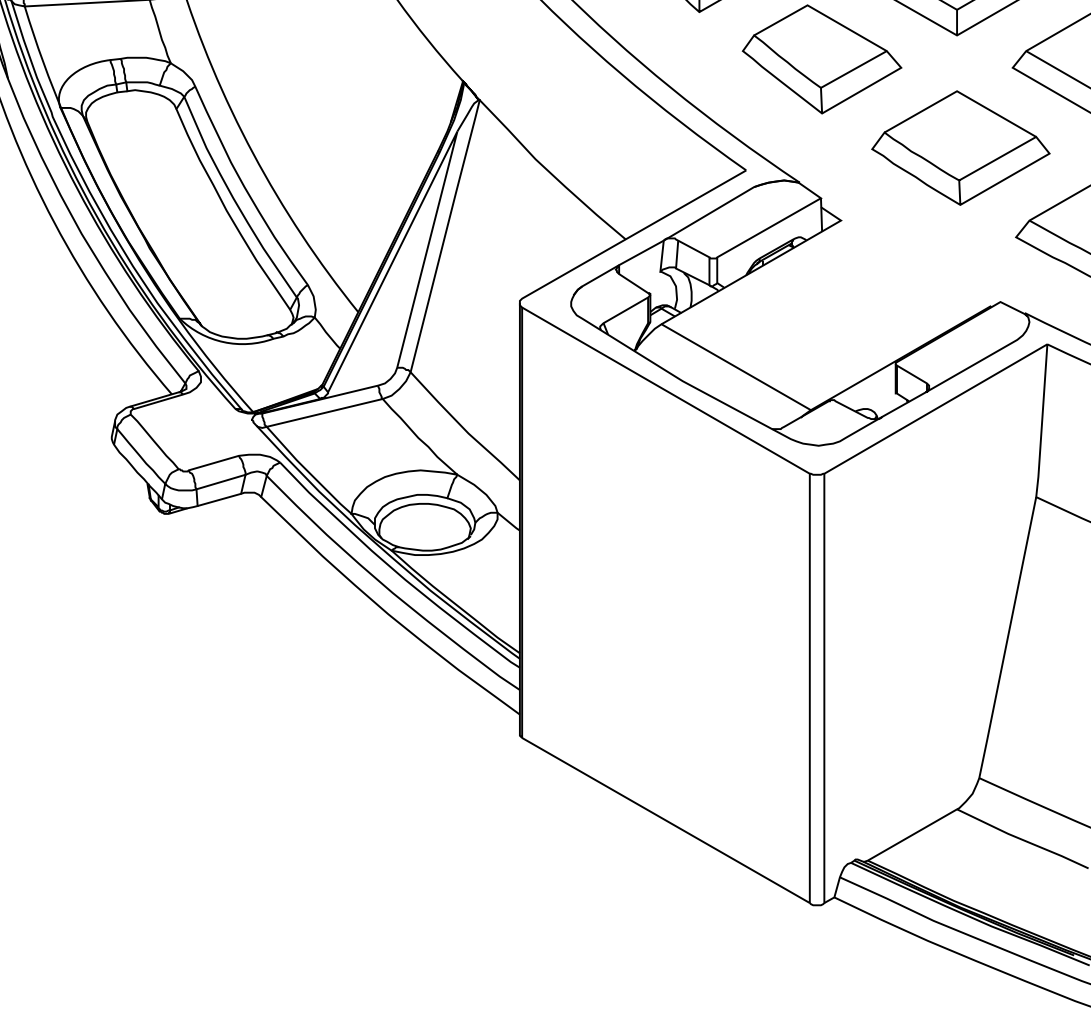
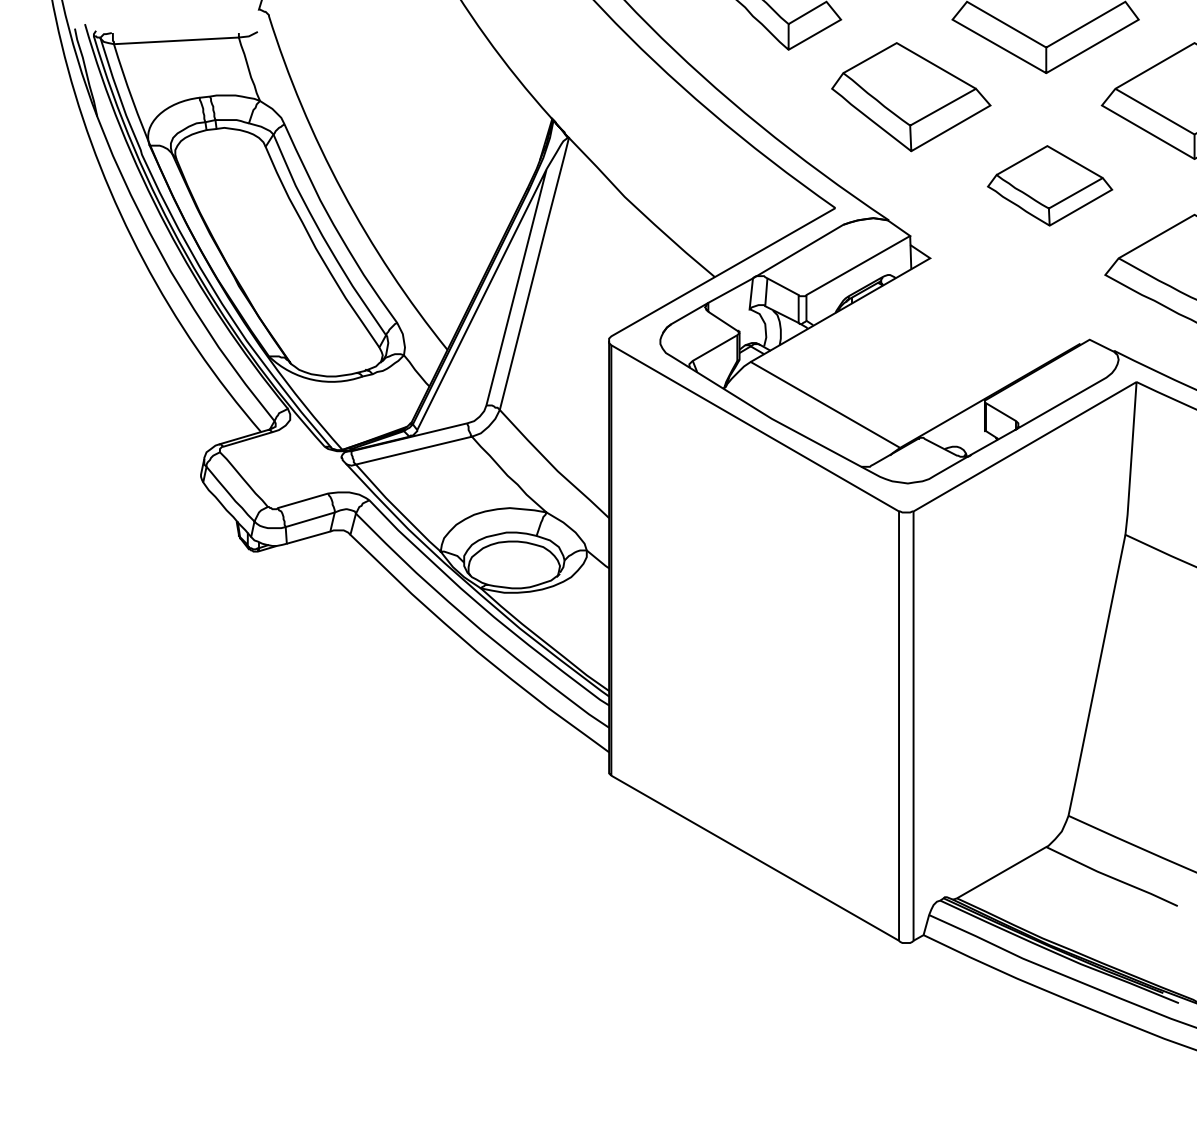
part: (960, 147) -> (1049, 185), size x0.7

